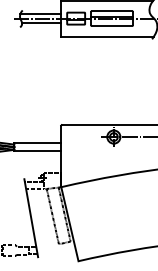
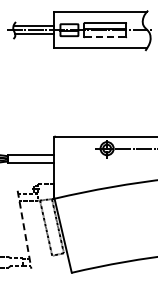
line: (112, 25) -> (105, 37), solid -> dashed
line: (31, 217) -> (24, 229), solid -> dashed

